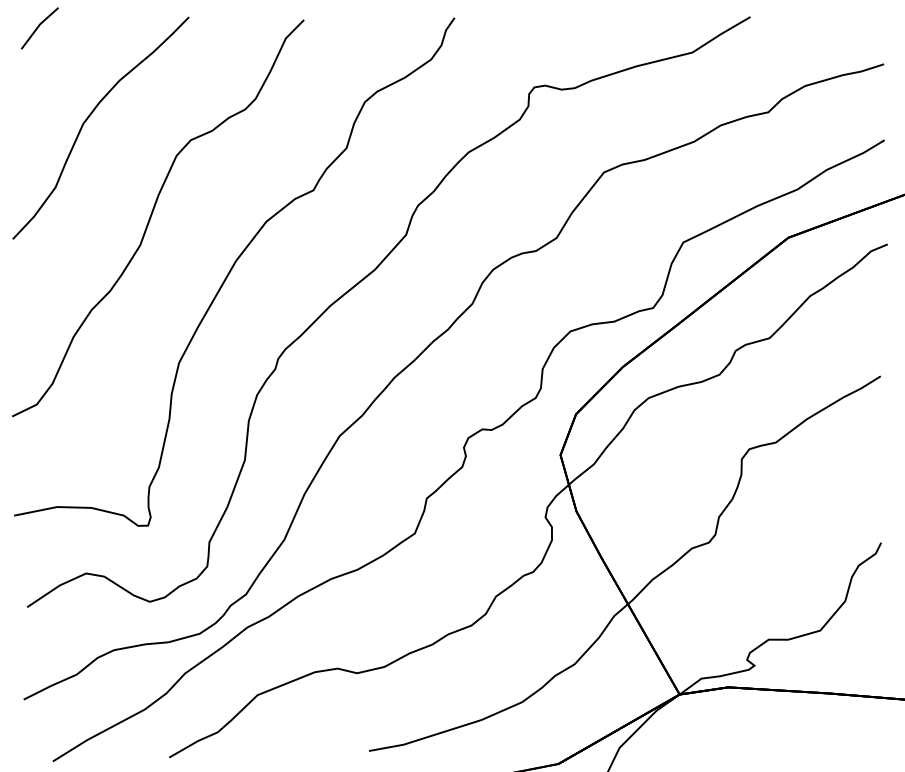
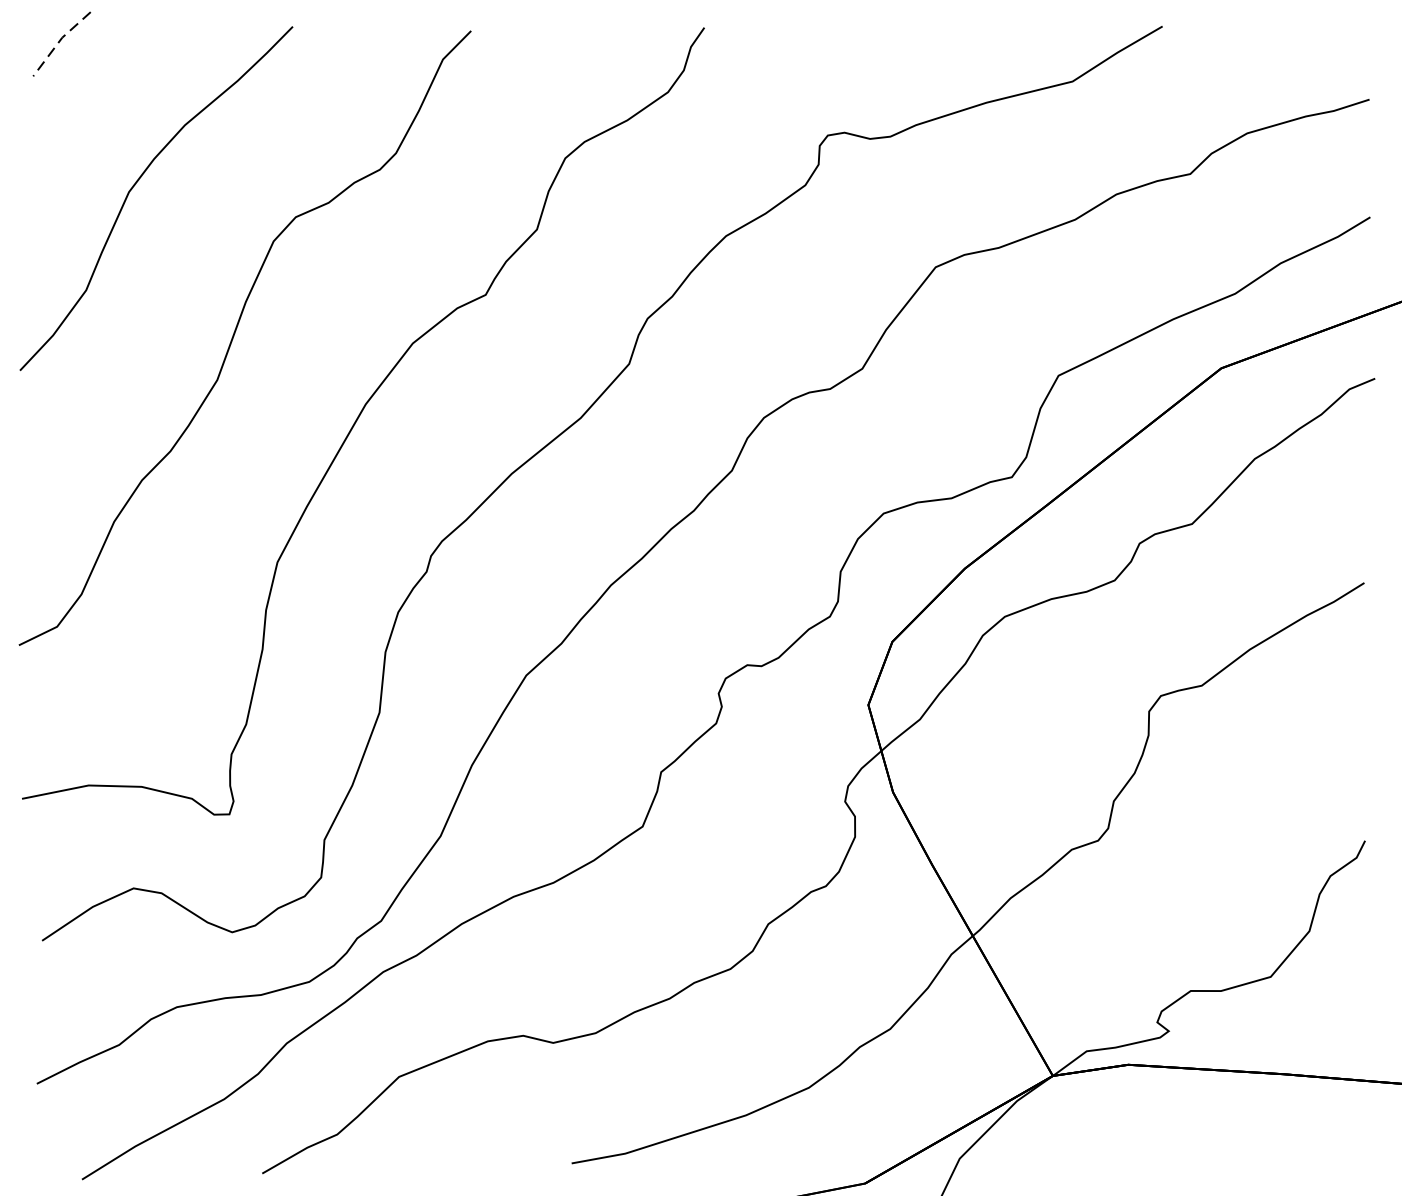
line: (38, 26) -> (59, 41), solid -> dashed

